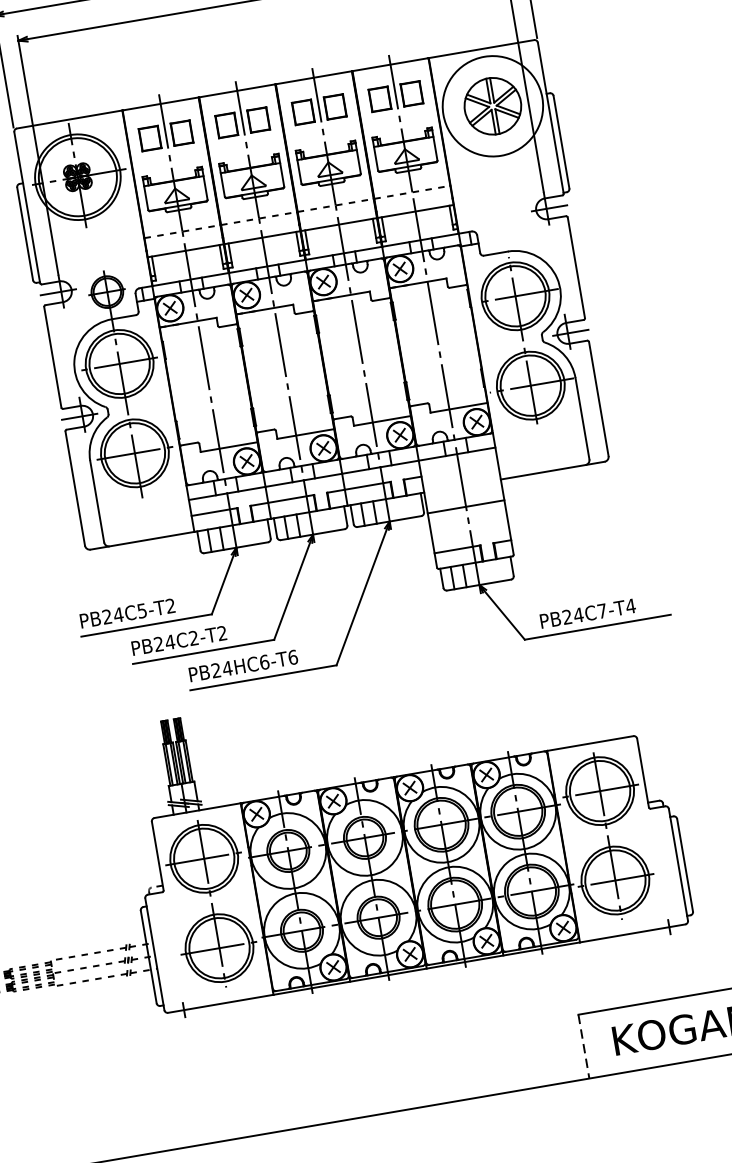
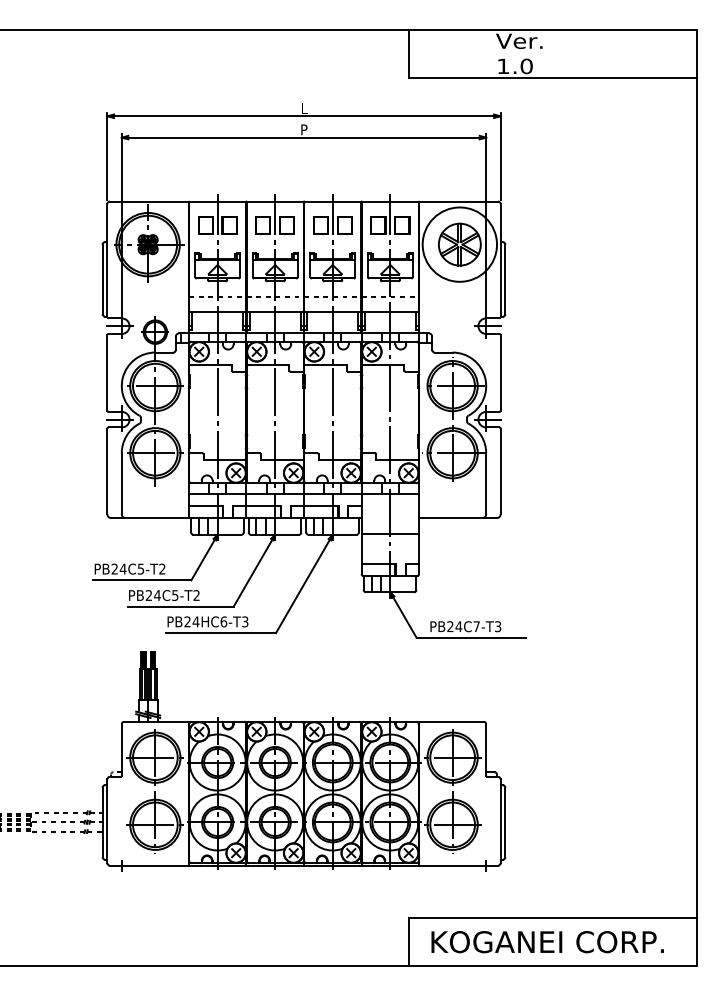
text: (629, 606) -> (497, 626), PB24C7-T4 -> PB24C7-T3
text: (194, 638) -> (175, 595), PB24C2-T2 -> PB24C5-T2
text: (293, 656) -> (245, 621), PB24HC6-T6 -> PB24HC6-T3
line: (583, 1047) -> (408, 942), dashed -> solid

